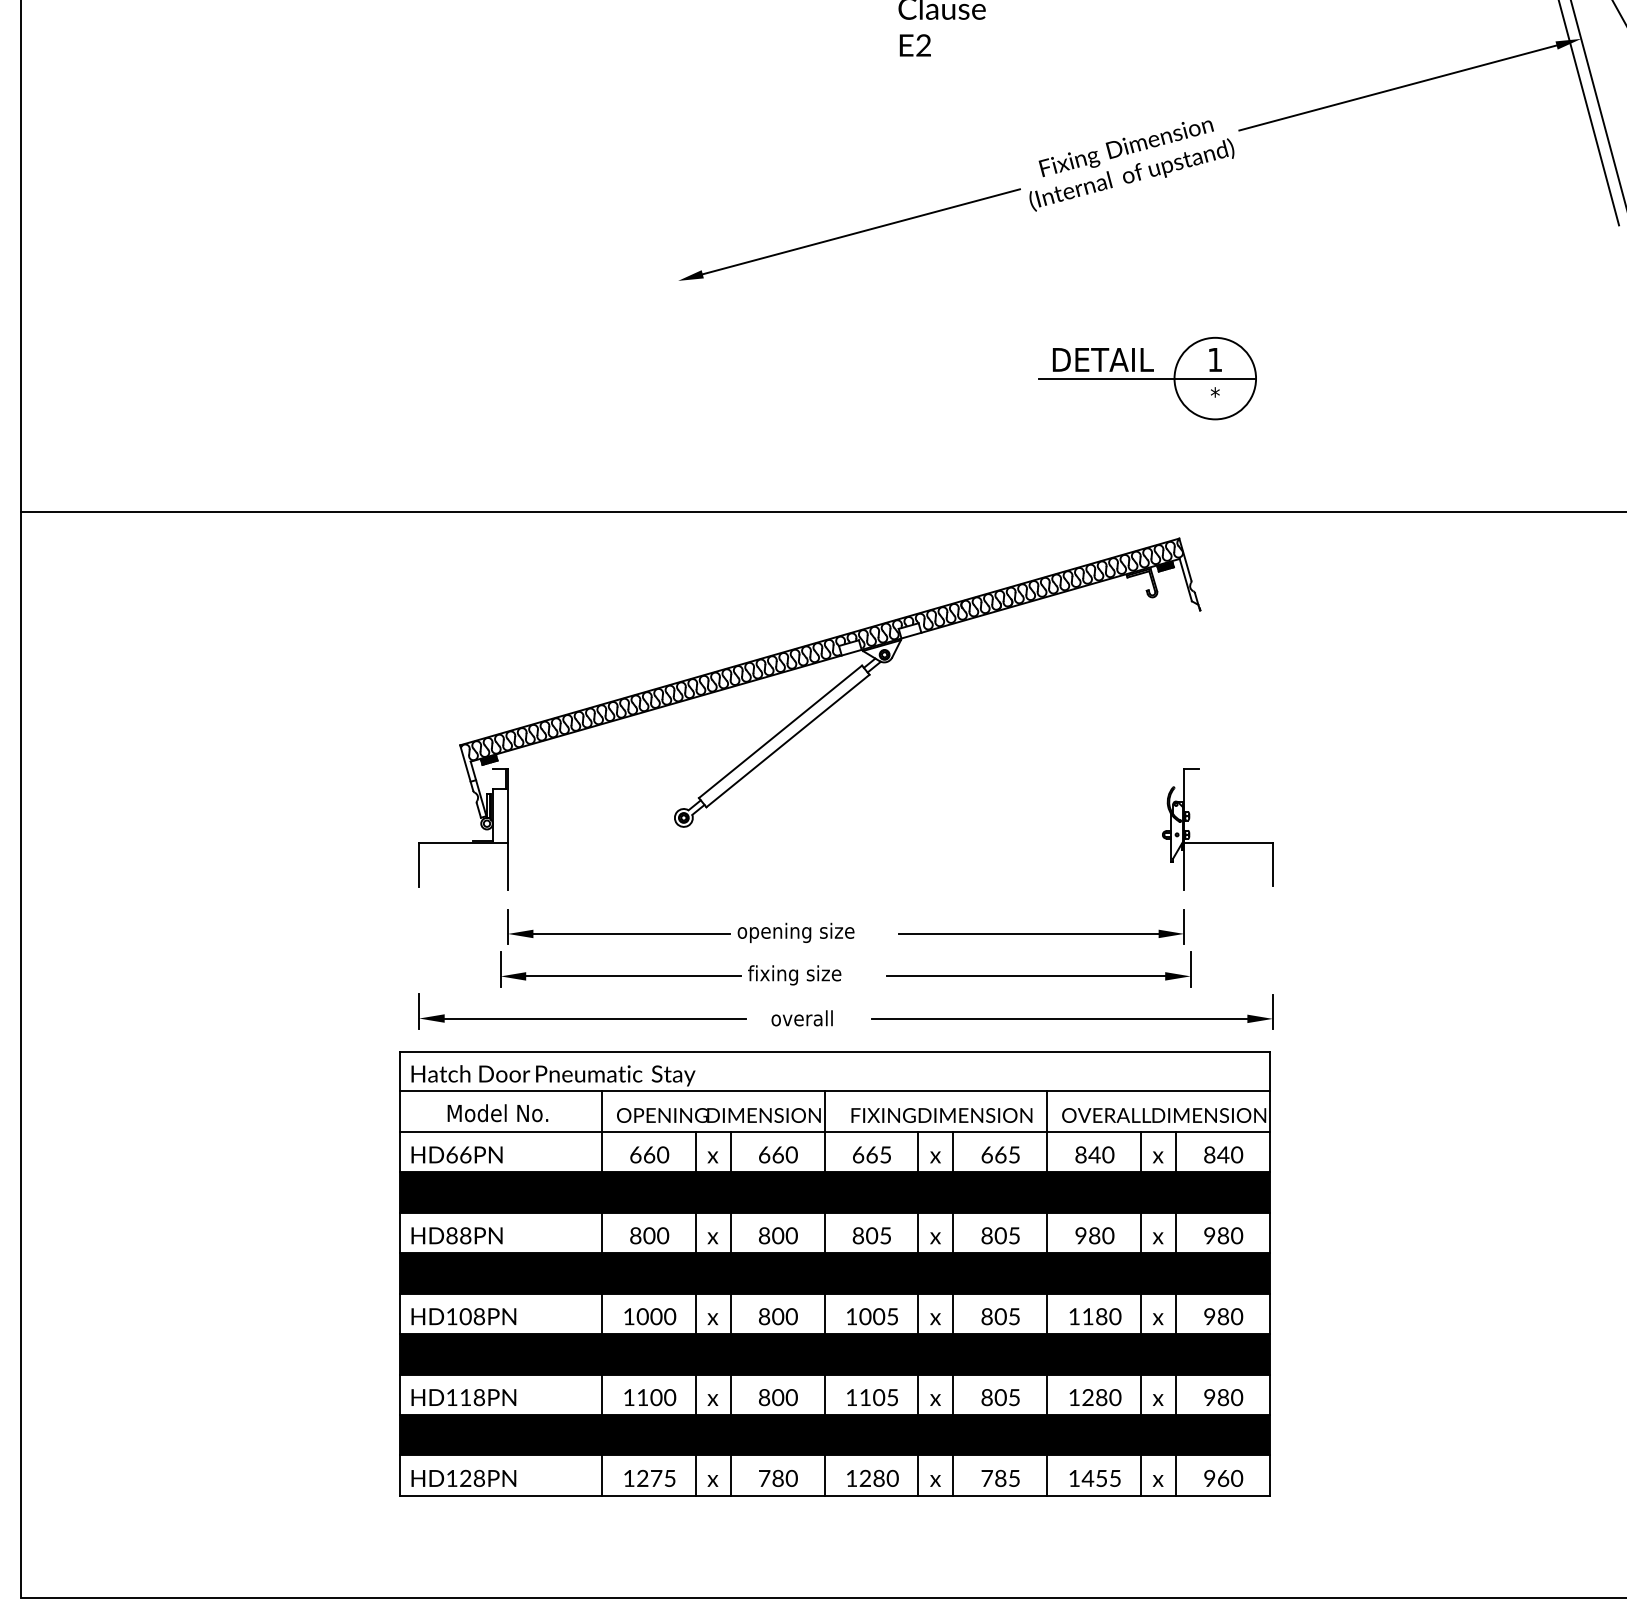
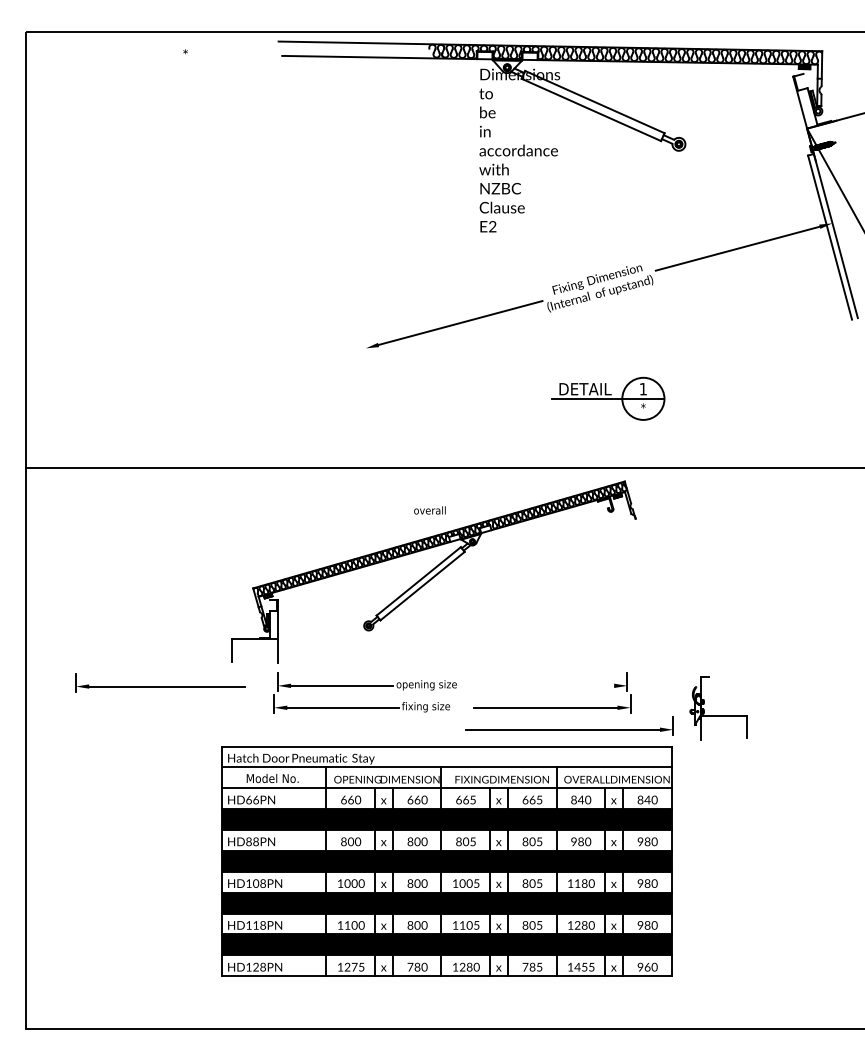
part: (1217, 842) -> (718, 715), moved
line: (1029, 933) -> (547, 685), removed
part: (582, 1010) -> (160, 682), moved
text: (801, 1018) -> (429, 510), moved

